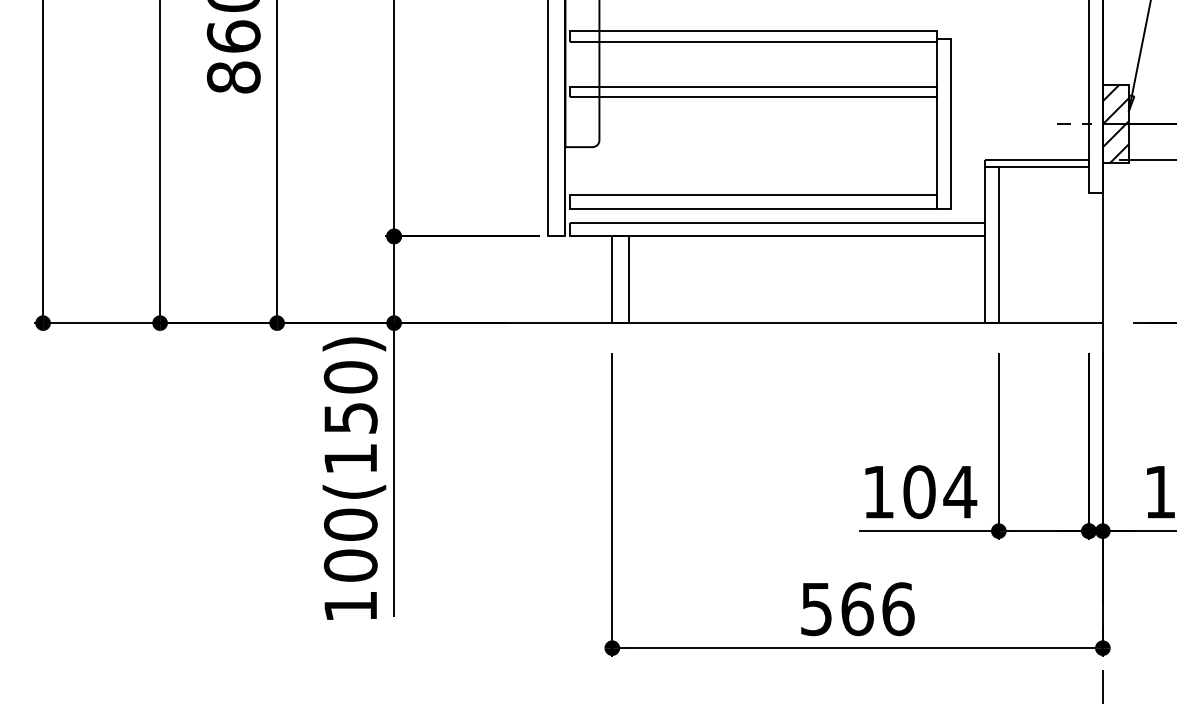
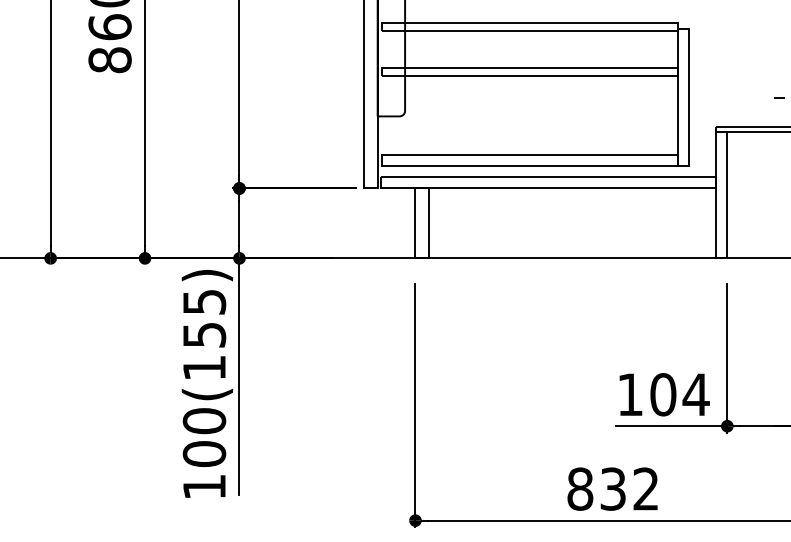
text: (350, 377) -> (204, 302), 100(150) -> 100(155)
text: (857, 609) -> (613, 489), 566 -> 832

